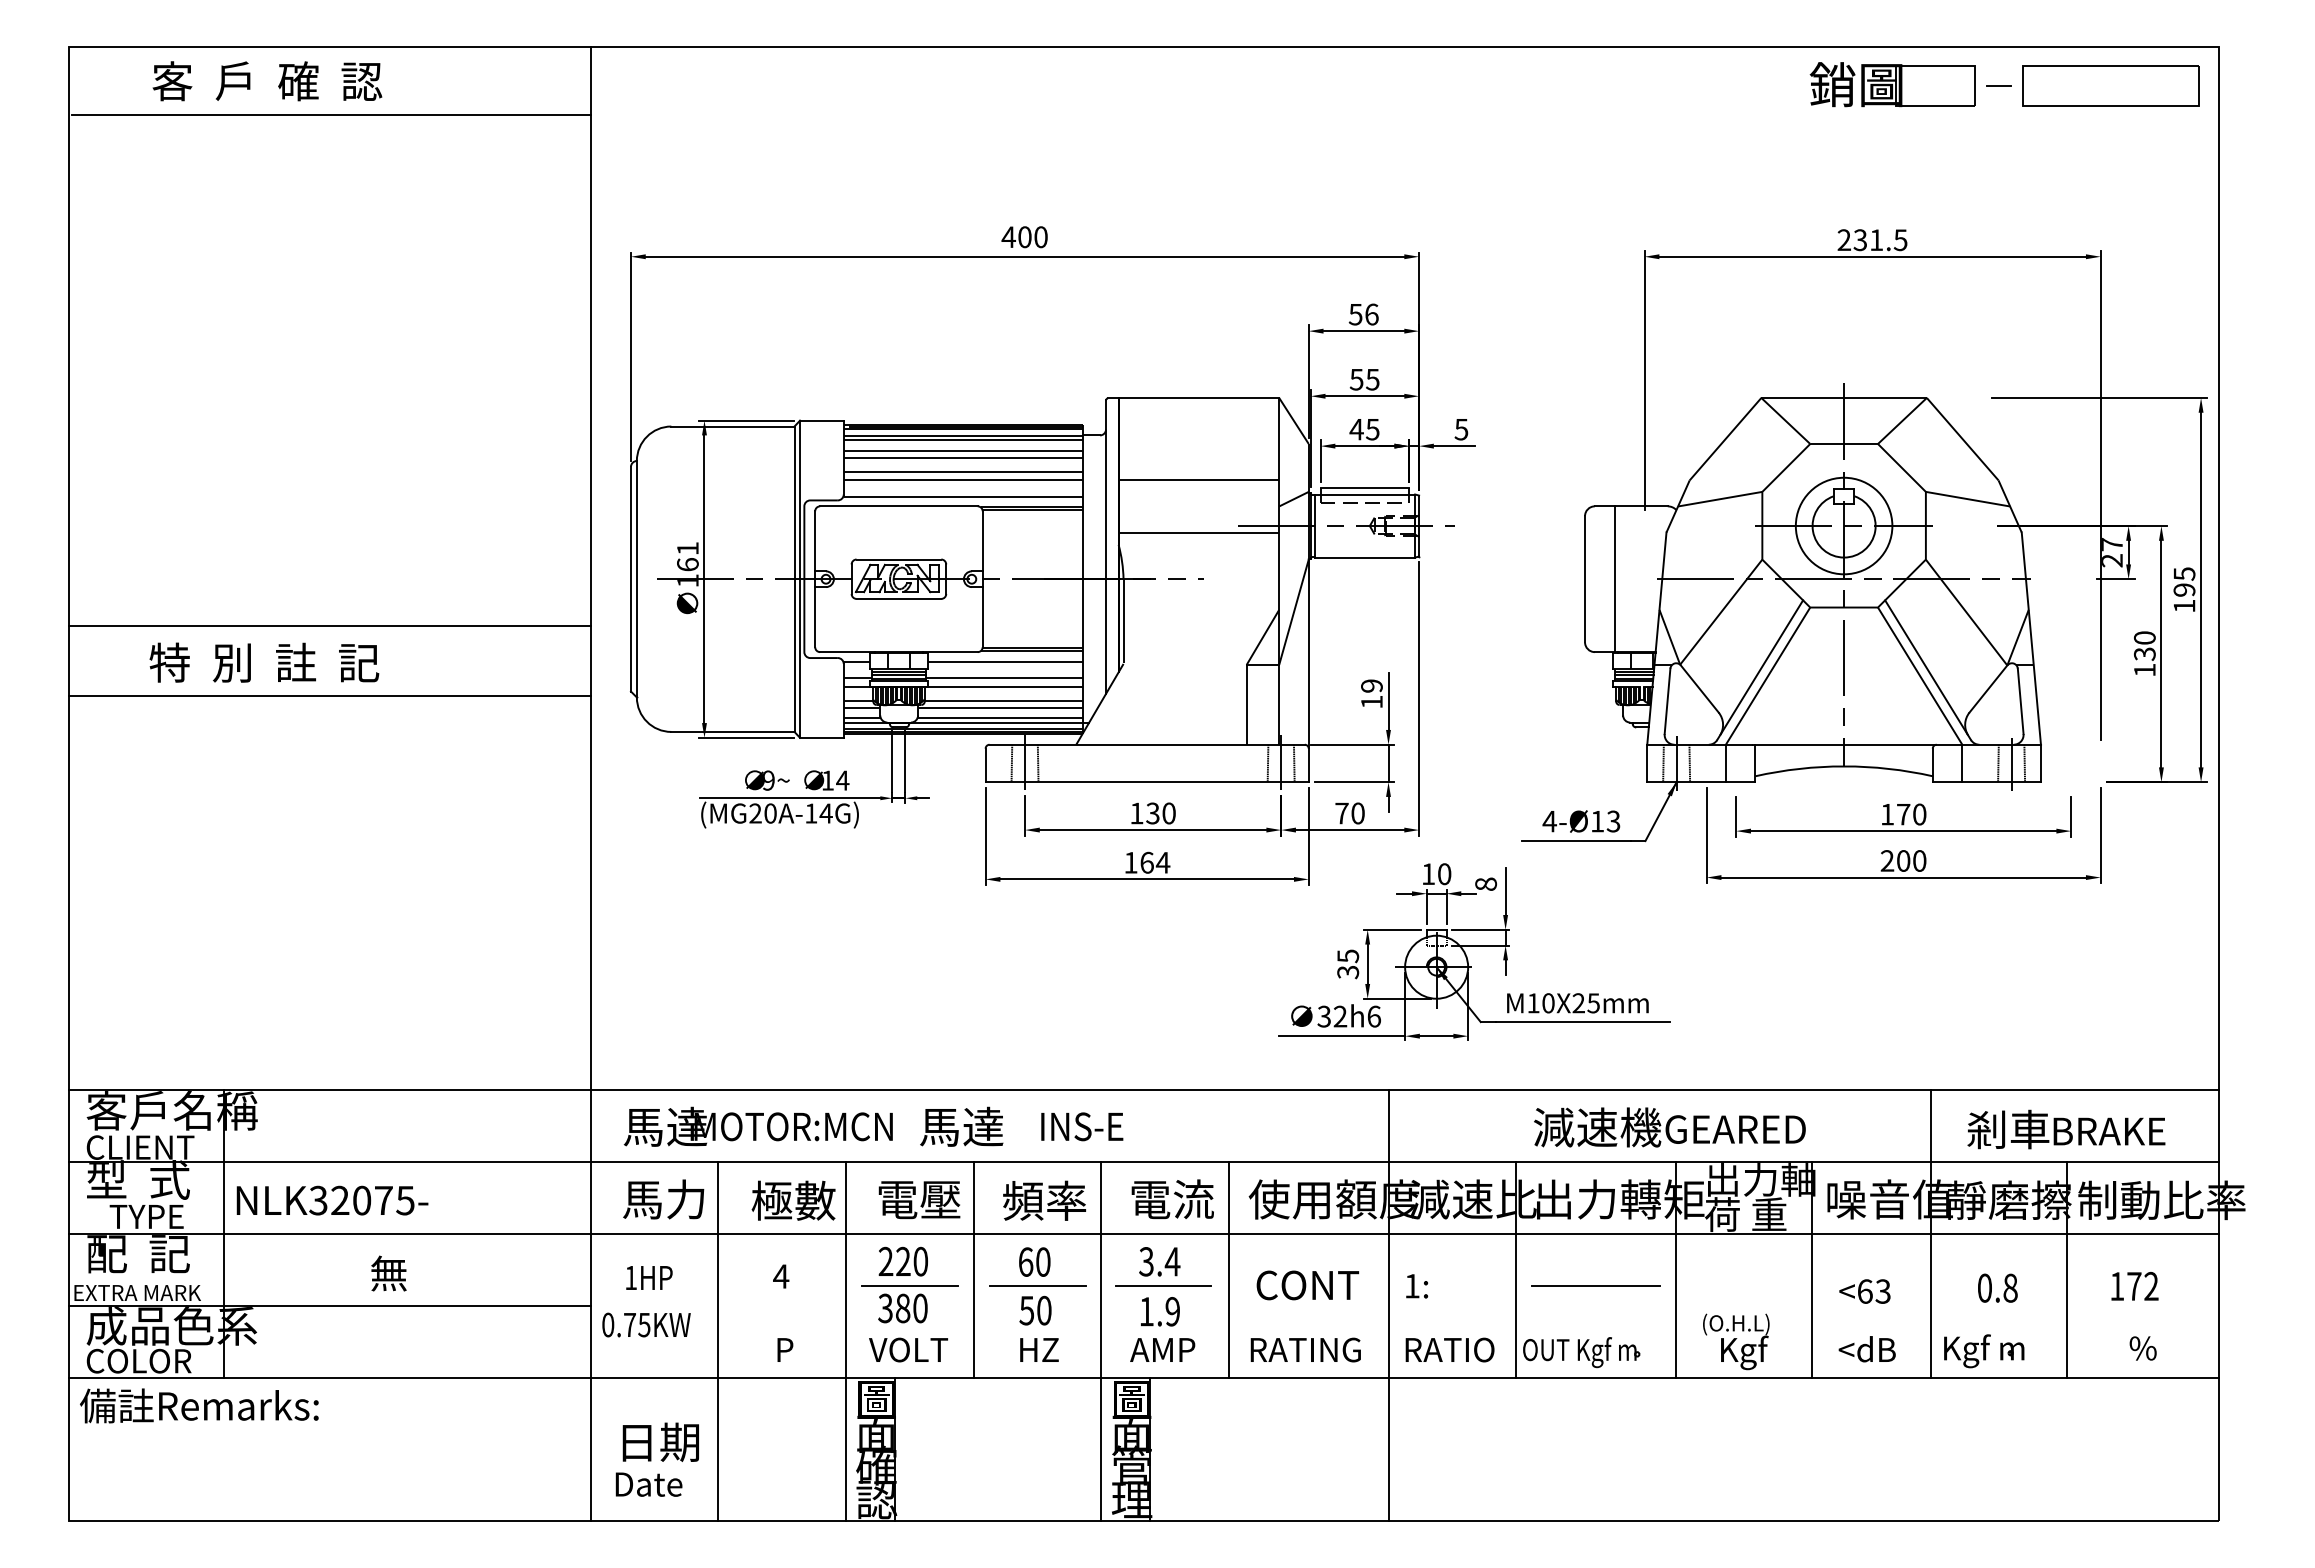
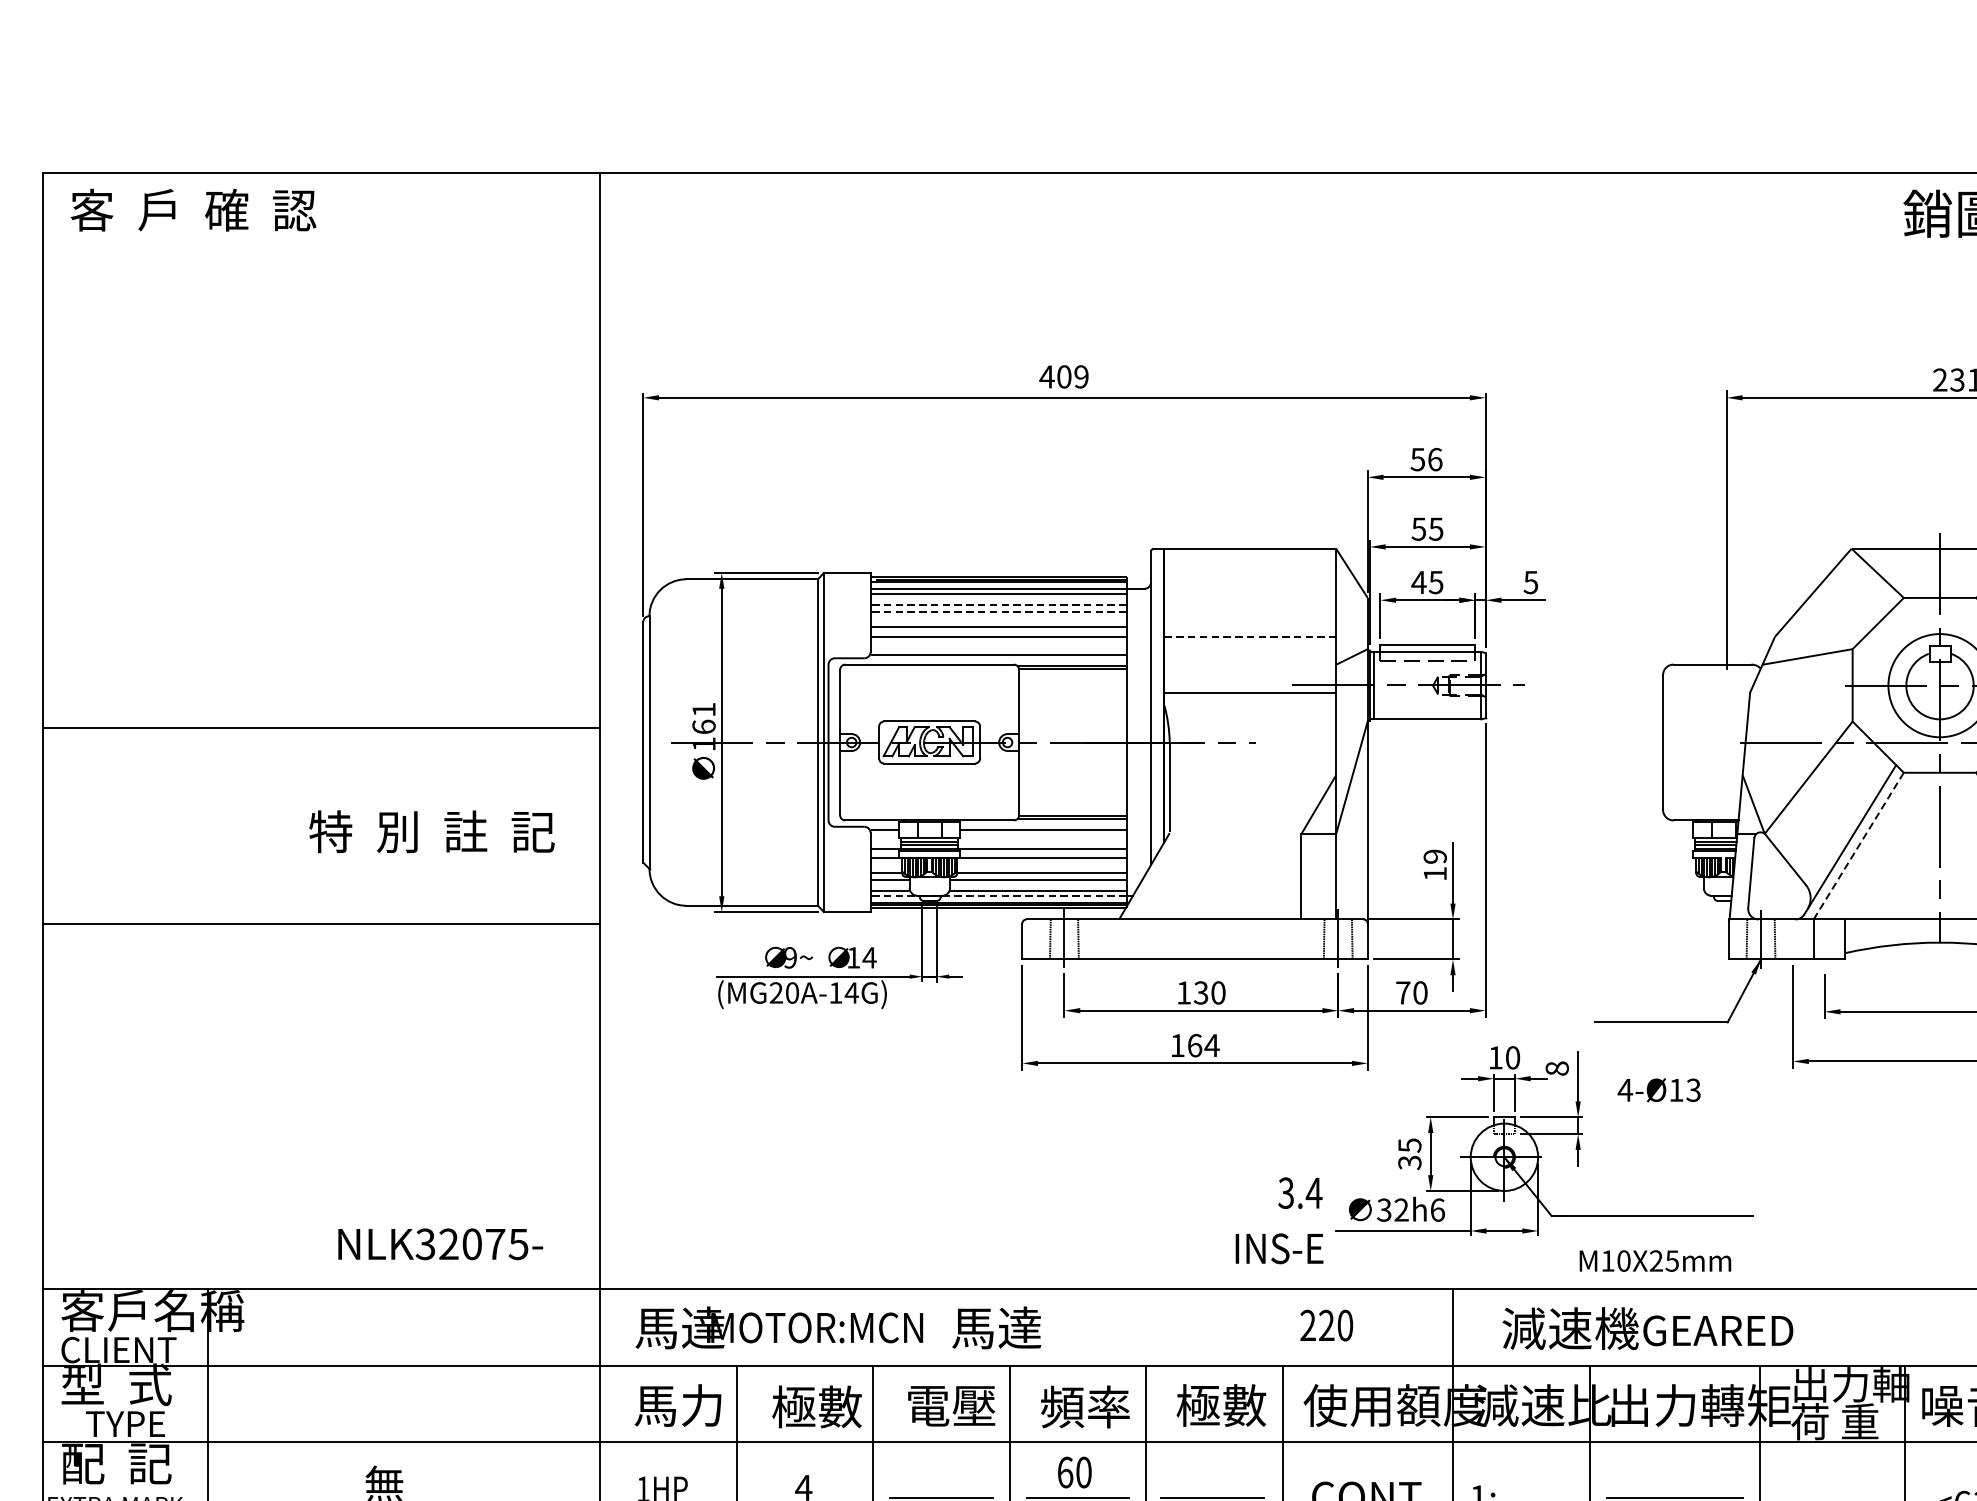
text: (267, 81) -> (193, 210), moved
line: (331, 114) -> (323, 245), removed
text: (1040, 237) -> (1080, 377), 400 -> 409
line: (963, 450) -> (998, 604), solid -> dashed
line: (963, 457) -> (998, 612), solid -> dashed
line: (1199, 480) -> (1250, 636), solid -> dashed
line: (1614, 579) -> (1694, 742), removed
line: (329, 626) -> (320, 727), moved
text: (264, 662) -> (432, 831), moved
line: (1768, 676) -> (1859, 846), solid -> dashed
line: (329, 695) -> (320, 923), moved
line: (963, 722) -> (998, 895), solid -> dashed
text: (1581, 821) -> (1659, 1090), moved
text: (1577, 1003) -> (1655, 1261), moved
text: (1082, 1126) -> (1279, 1248), moved
text: (1669, 1127) -> (1647, 1328), moved
text: (1171, 1199) -> (1221, 1405), 電流 -> 極數
text: (332, 1200) -> (440, 1244), moved
text: (902, 1261) -> (1325, 1325), moved
text: (1159, 1261) -> (1300, 1192), moved

